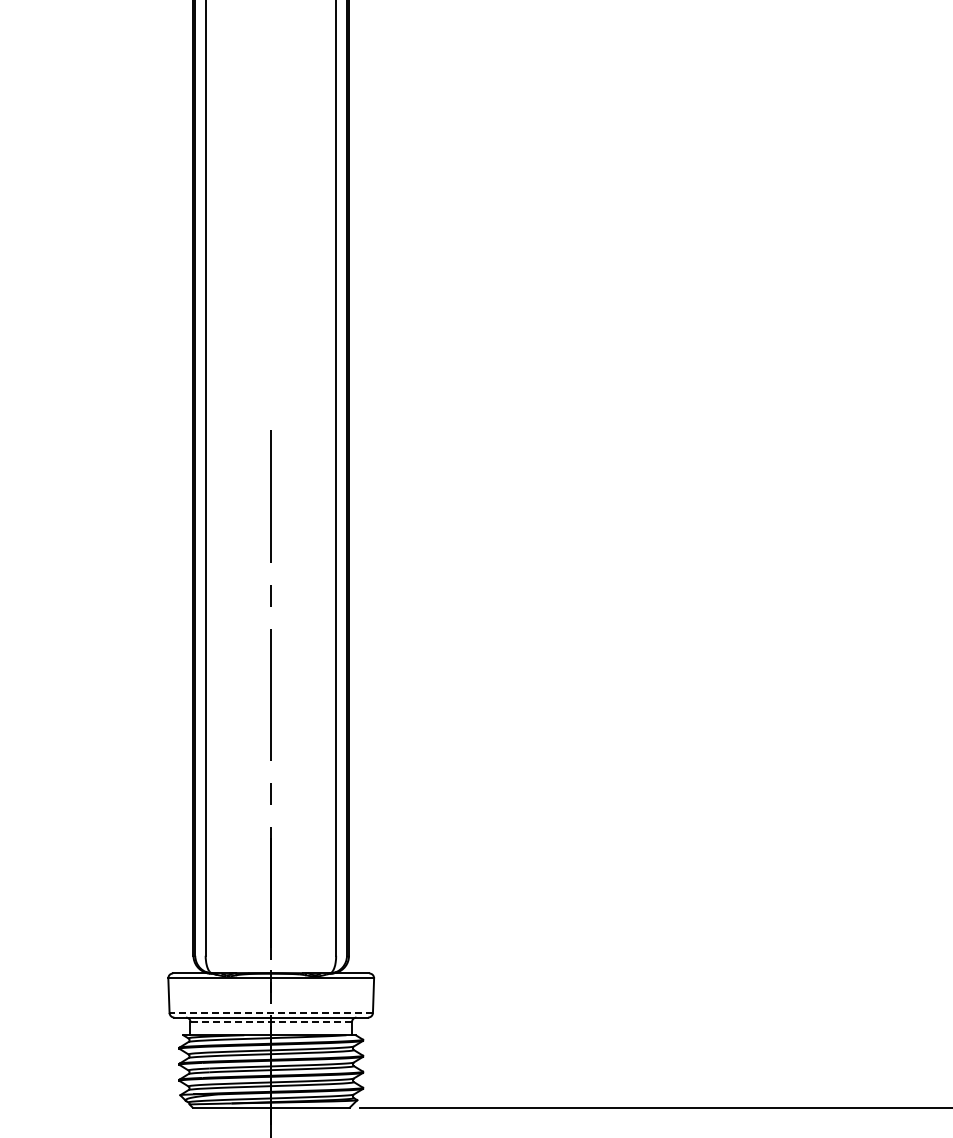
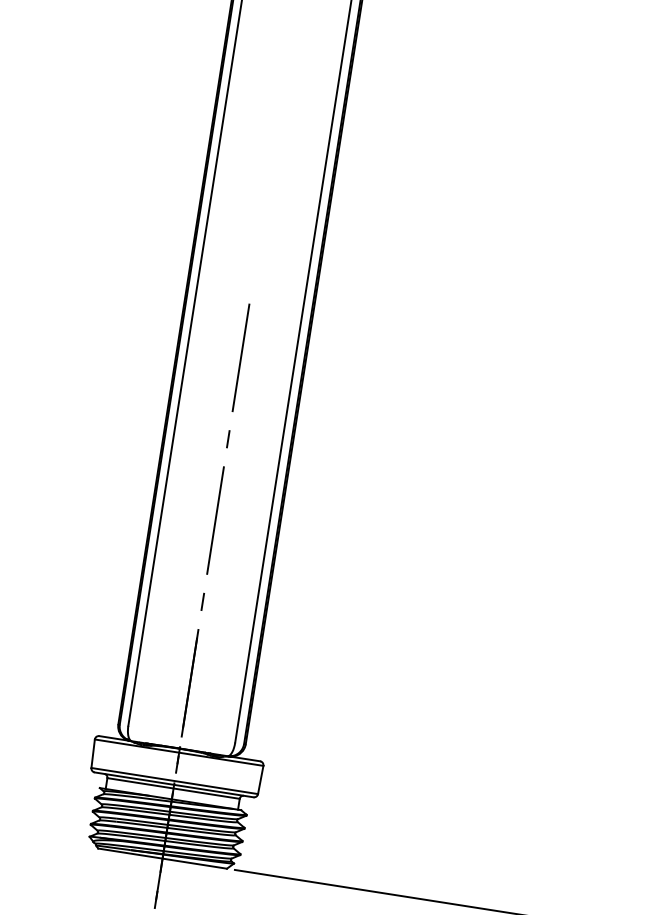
line: (271, 1012) -> (175, 780), dashed -> solid
line: (271, 1022) -> (173, 788), dashed -> solid

